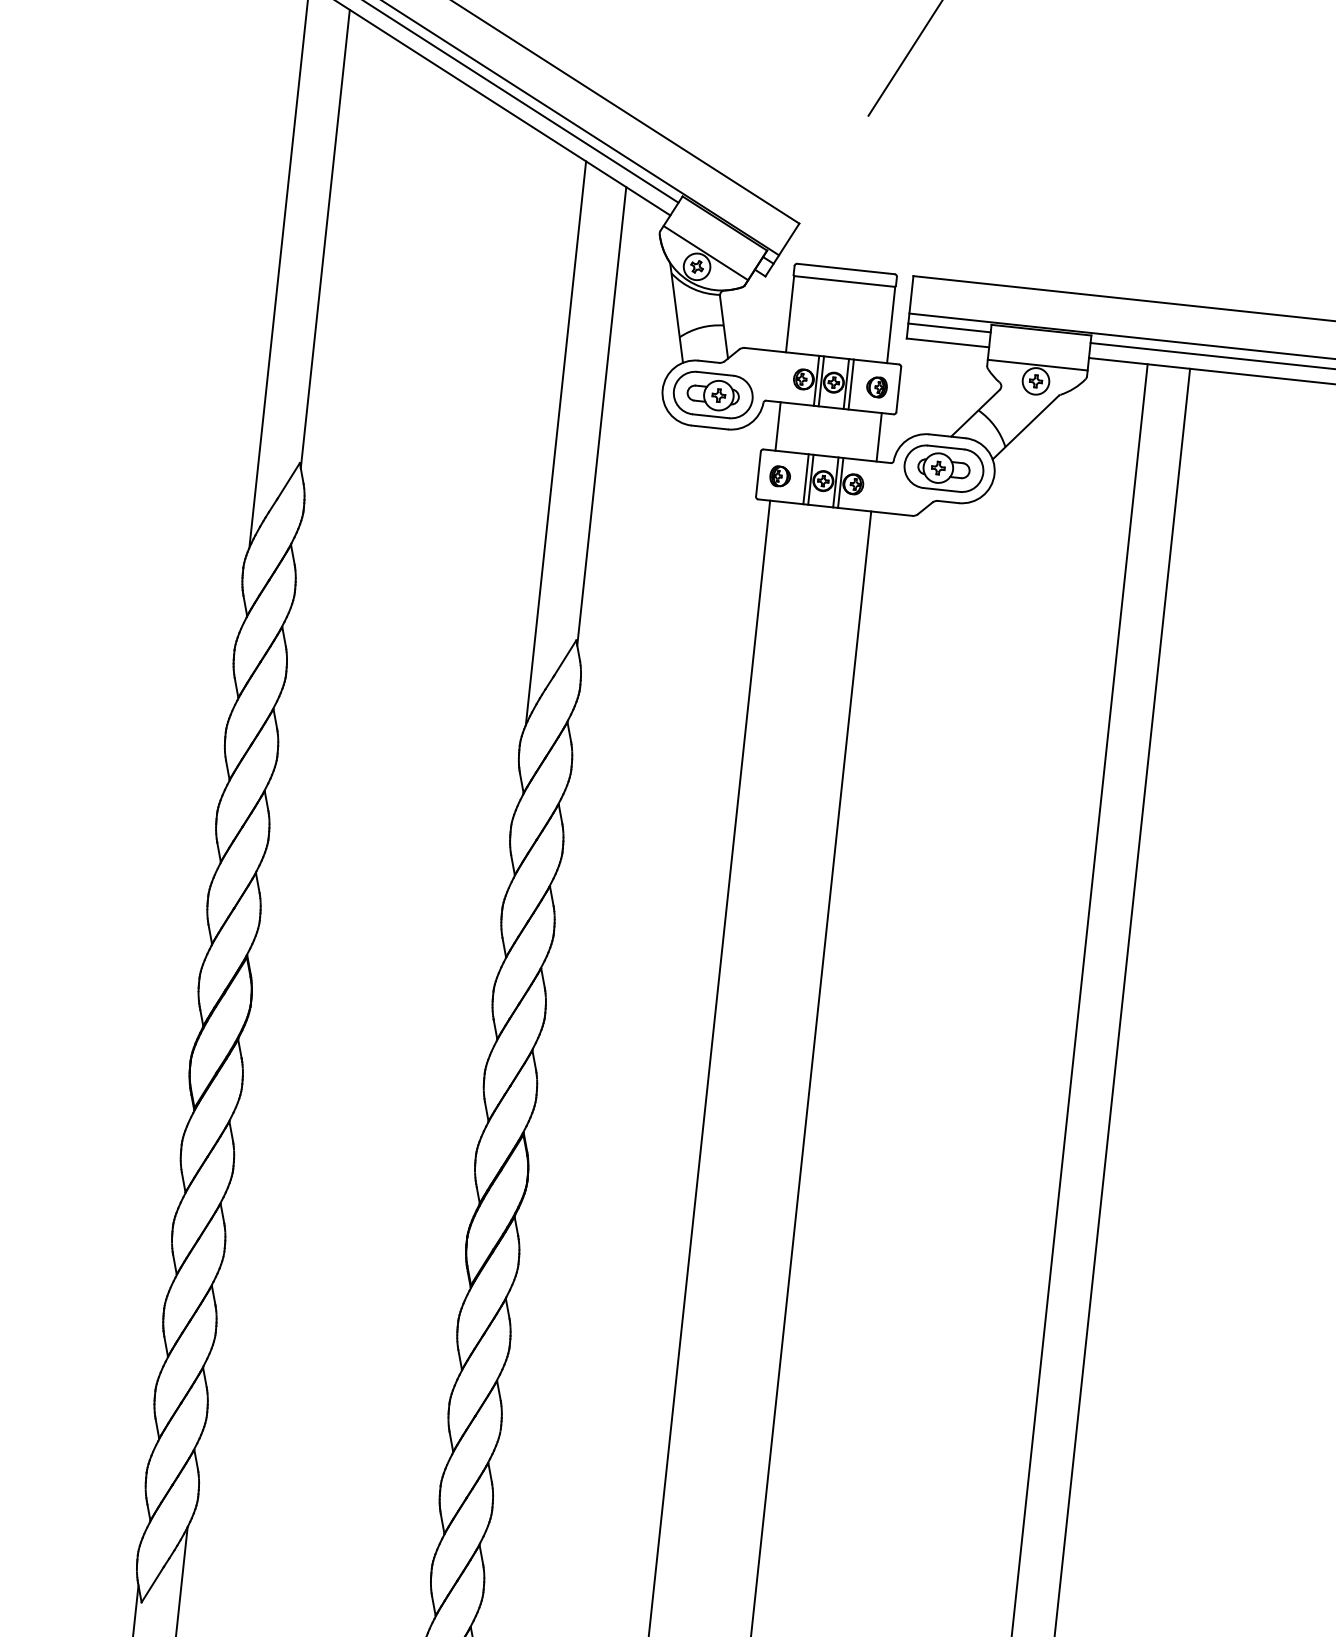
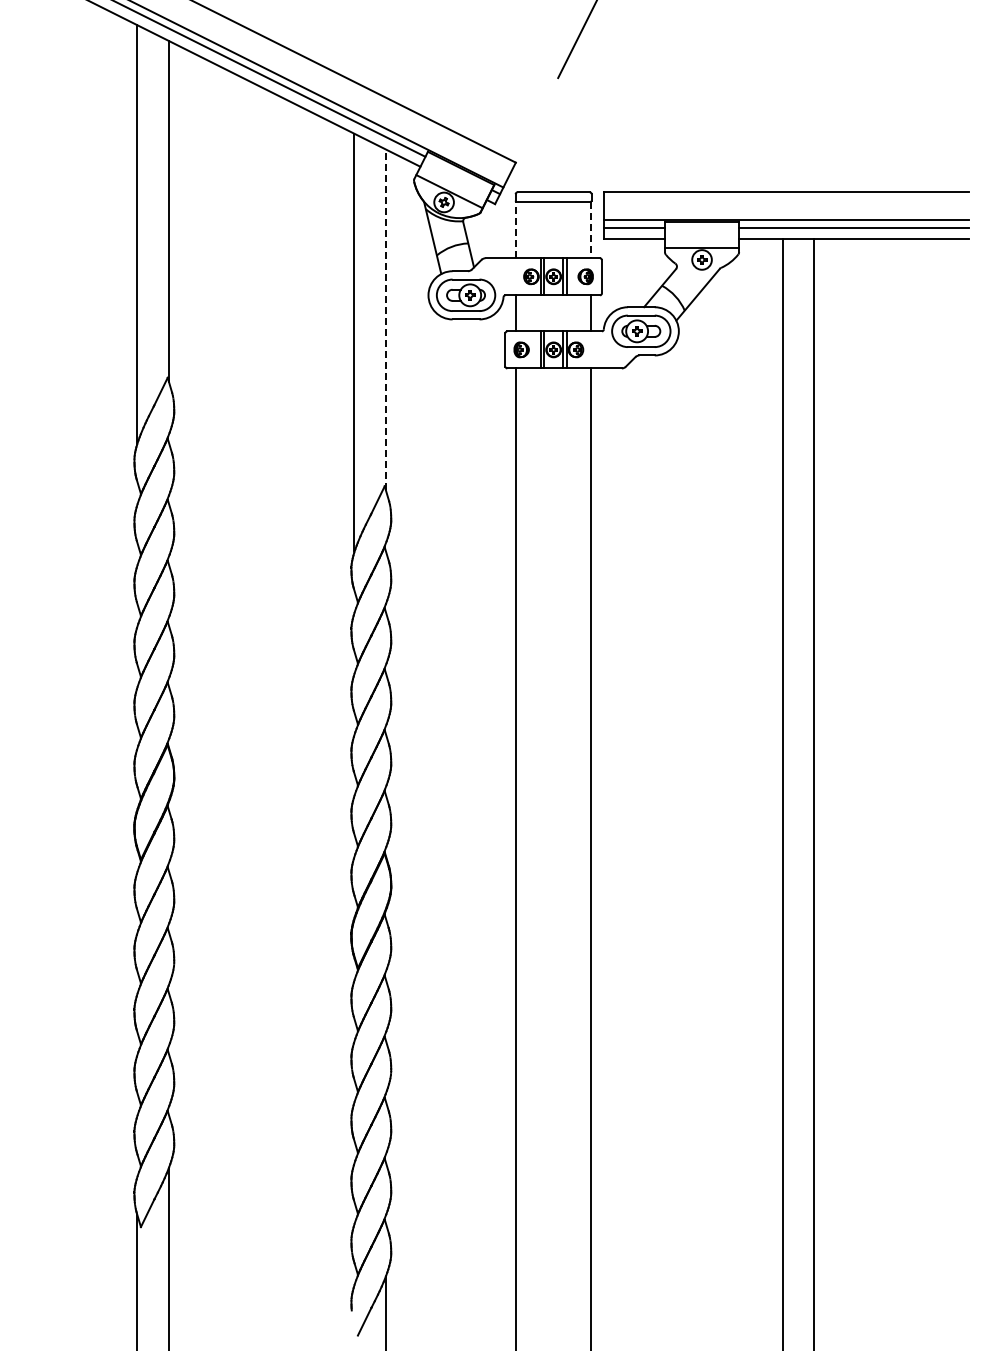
line: (790, 313) -> (516, 229), solid -> dashed
line: (891, 325) -> (591, 230), solid -> dashed
line: (601, 415) -> (385, 319), solid -> dashed

